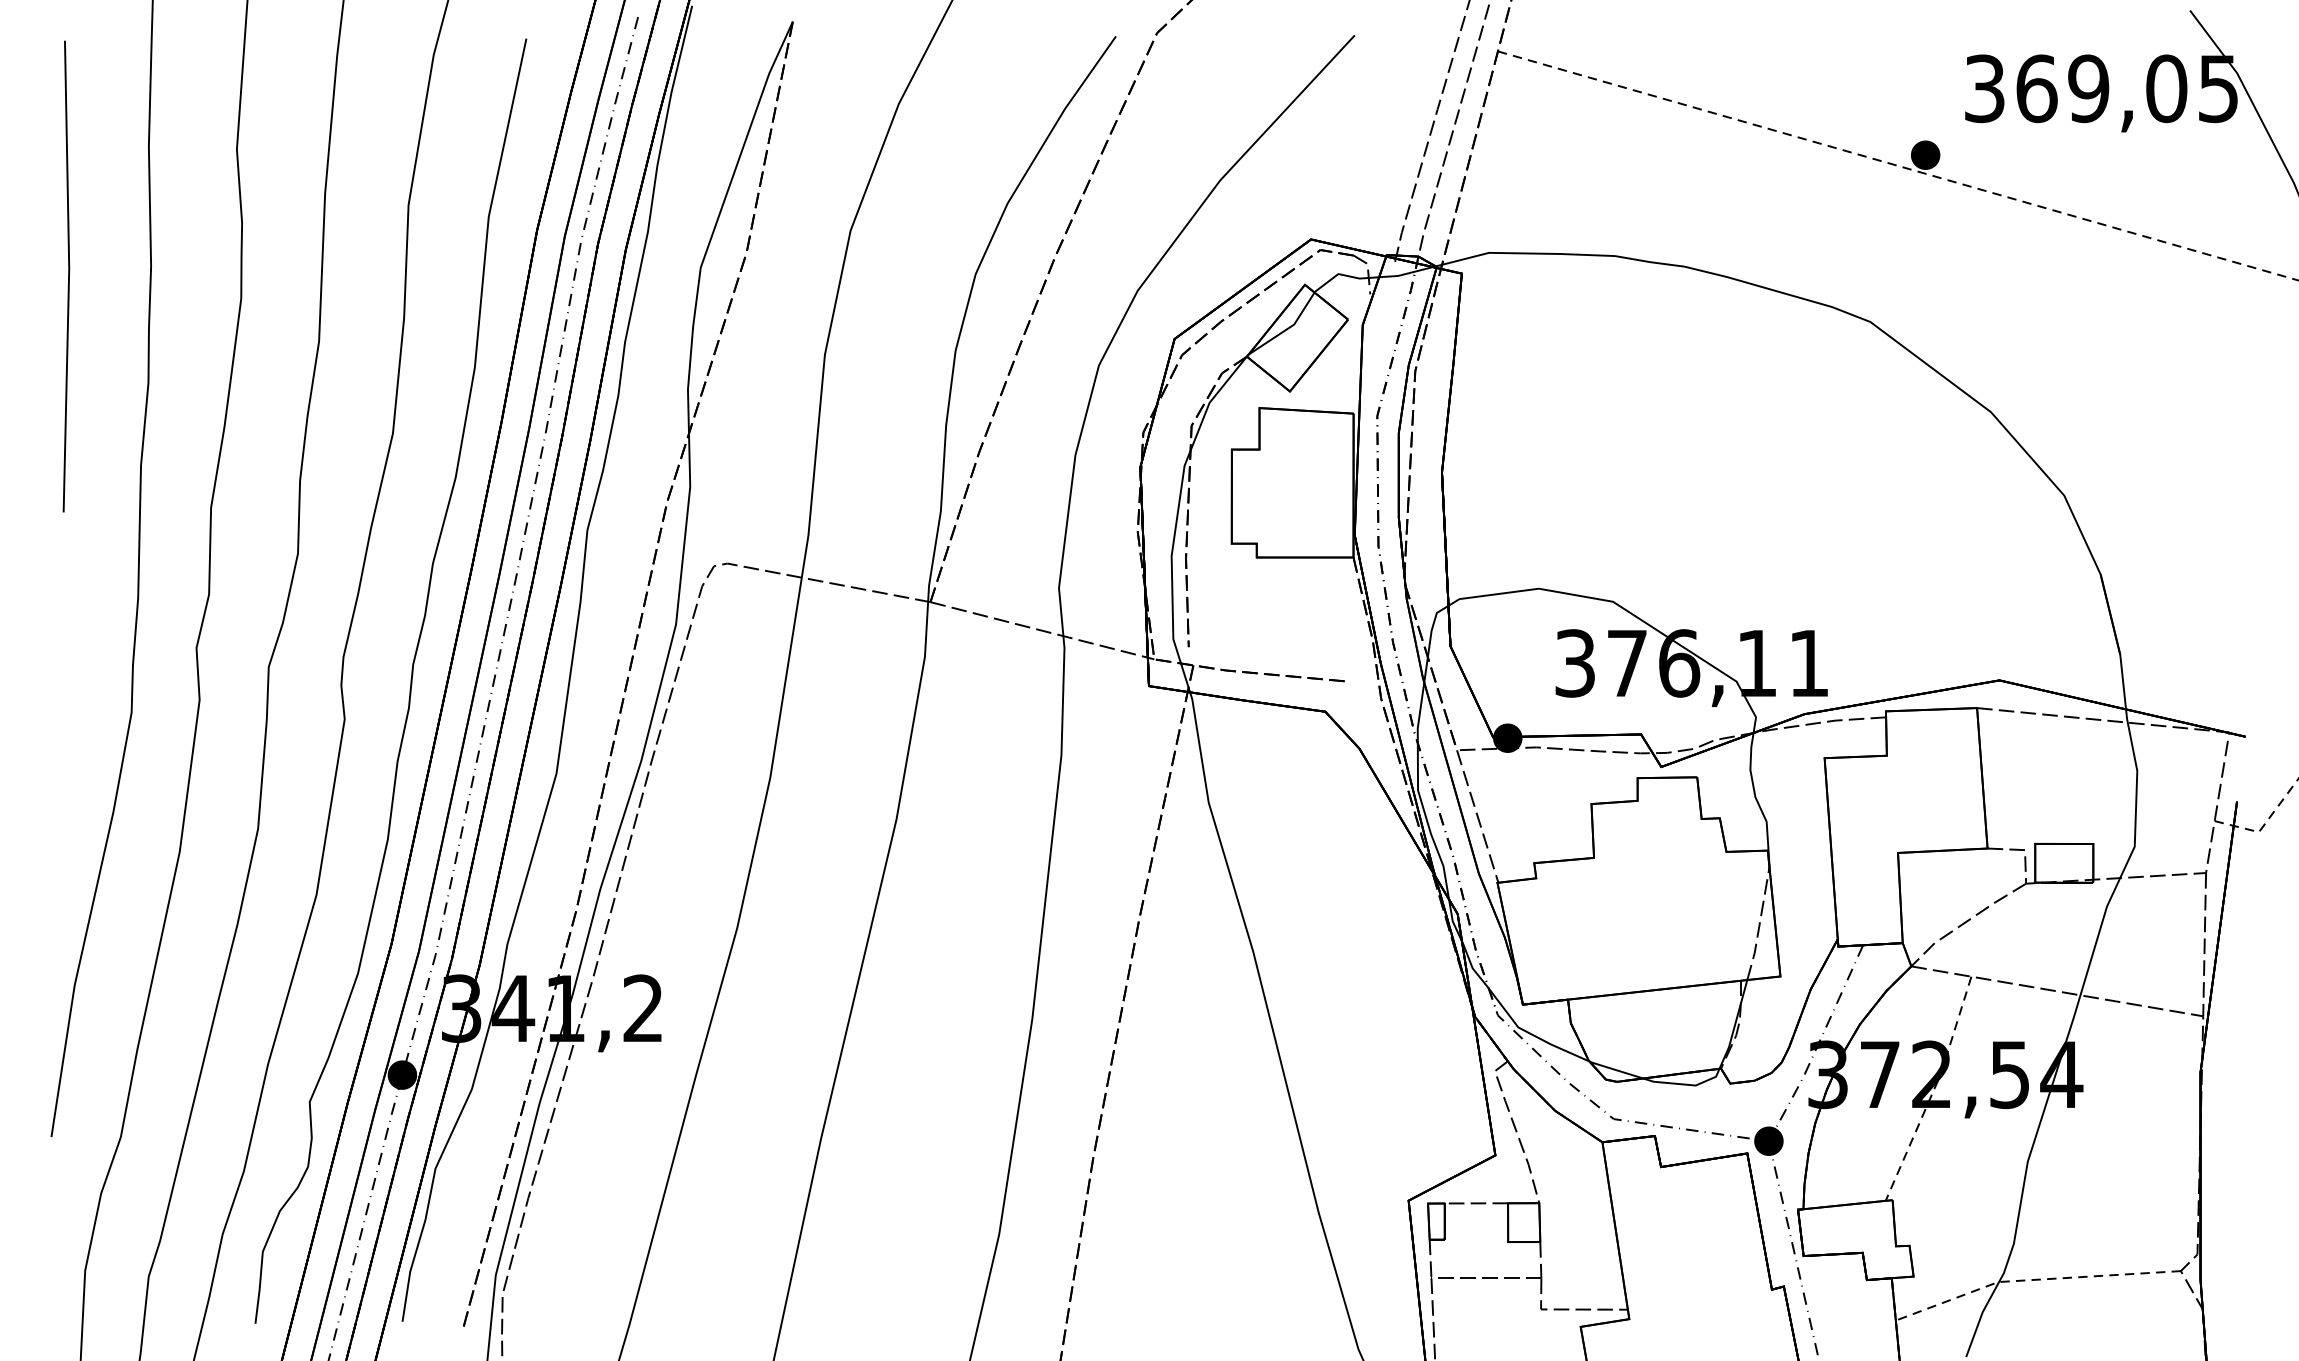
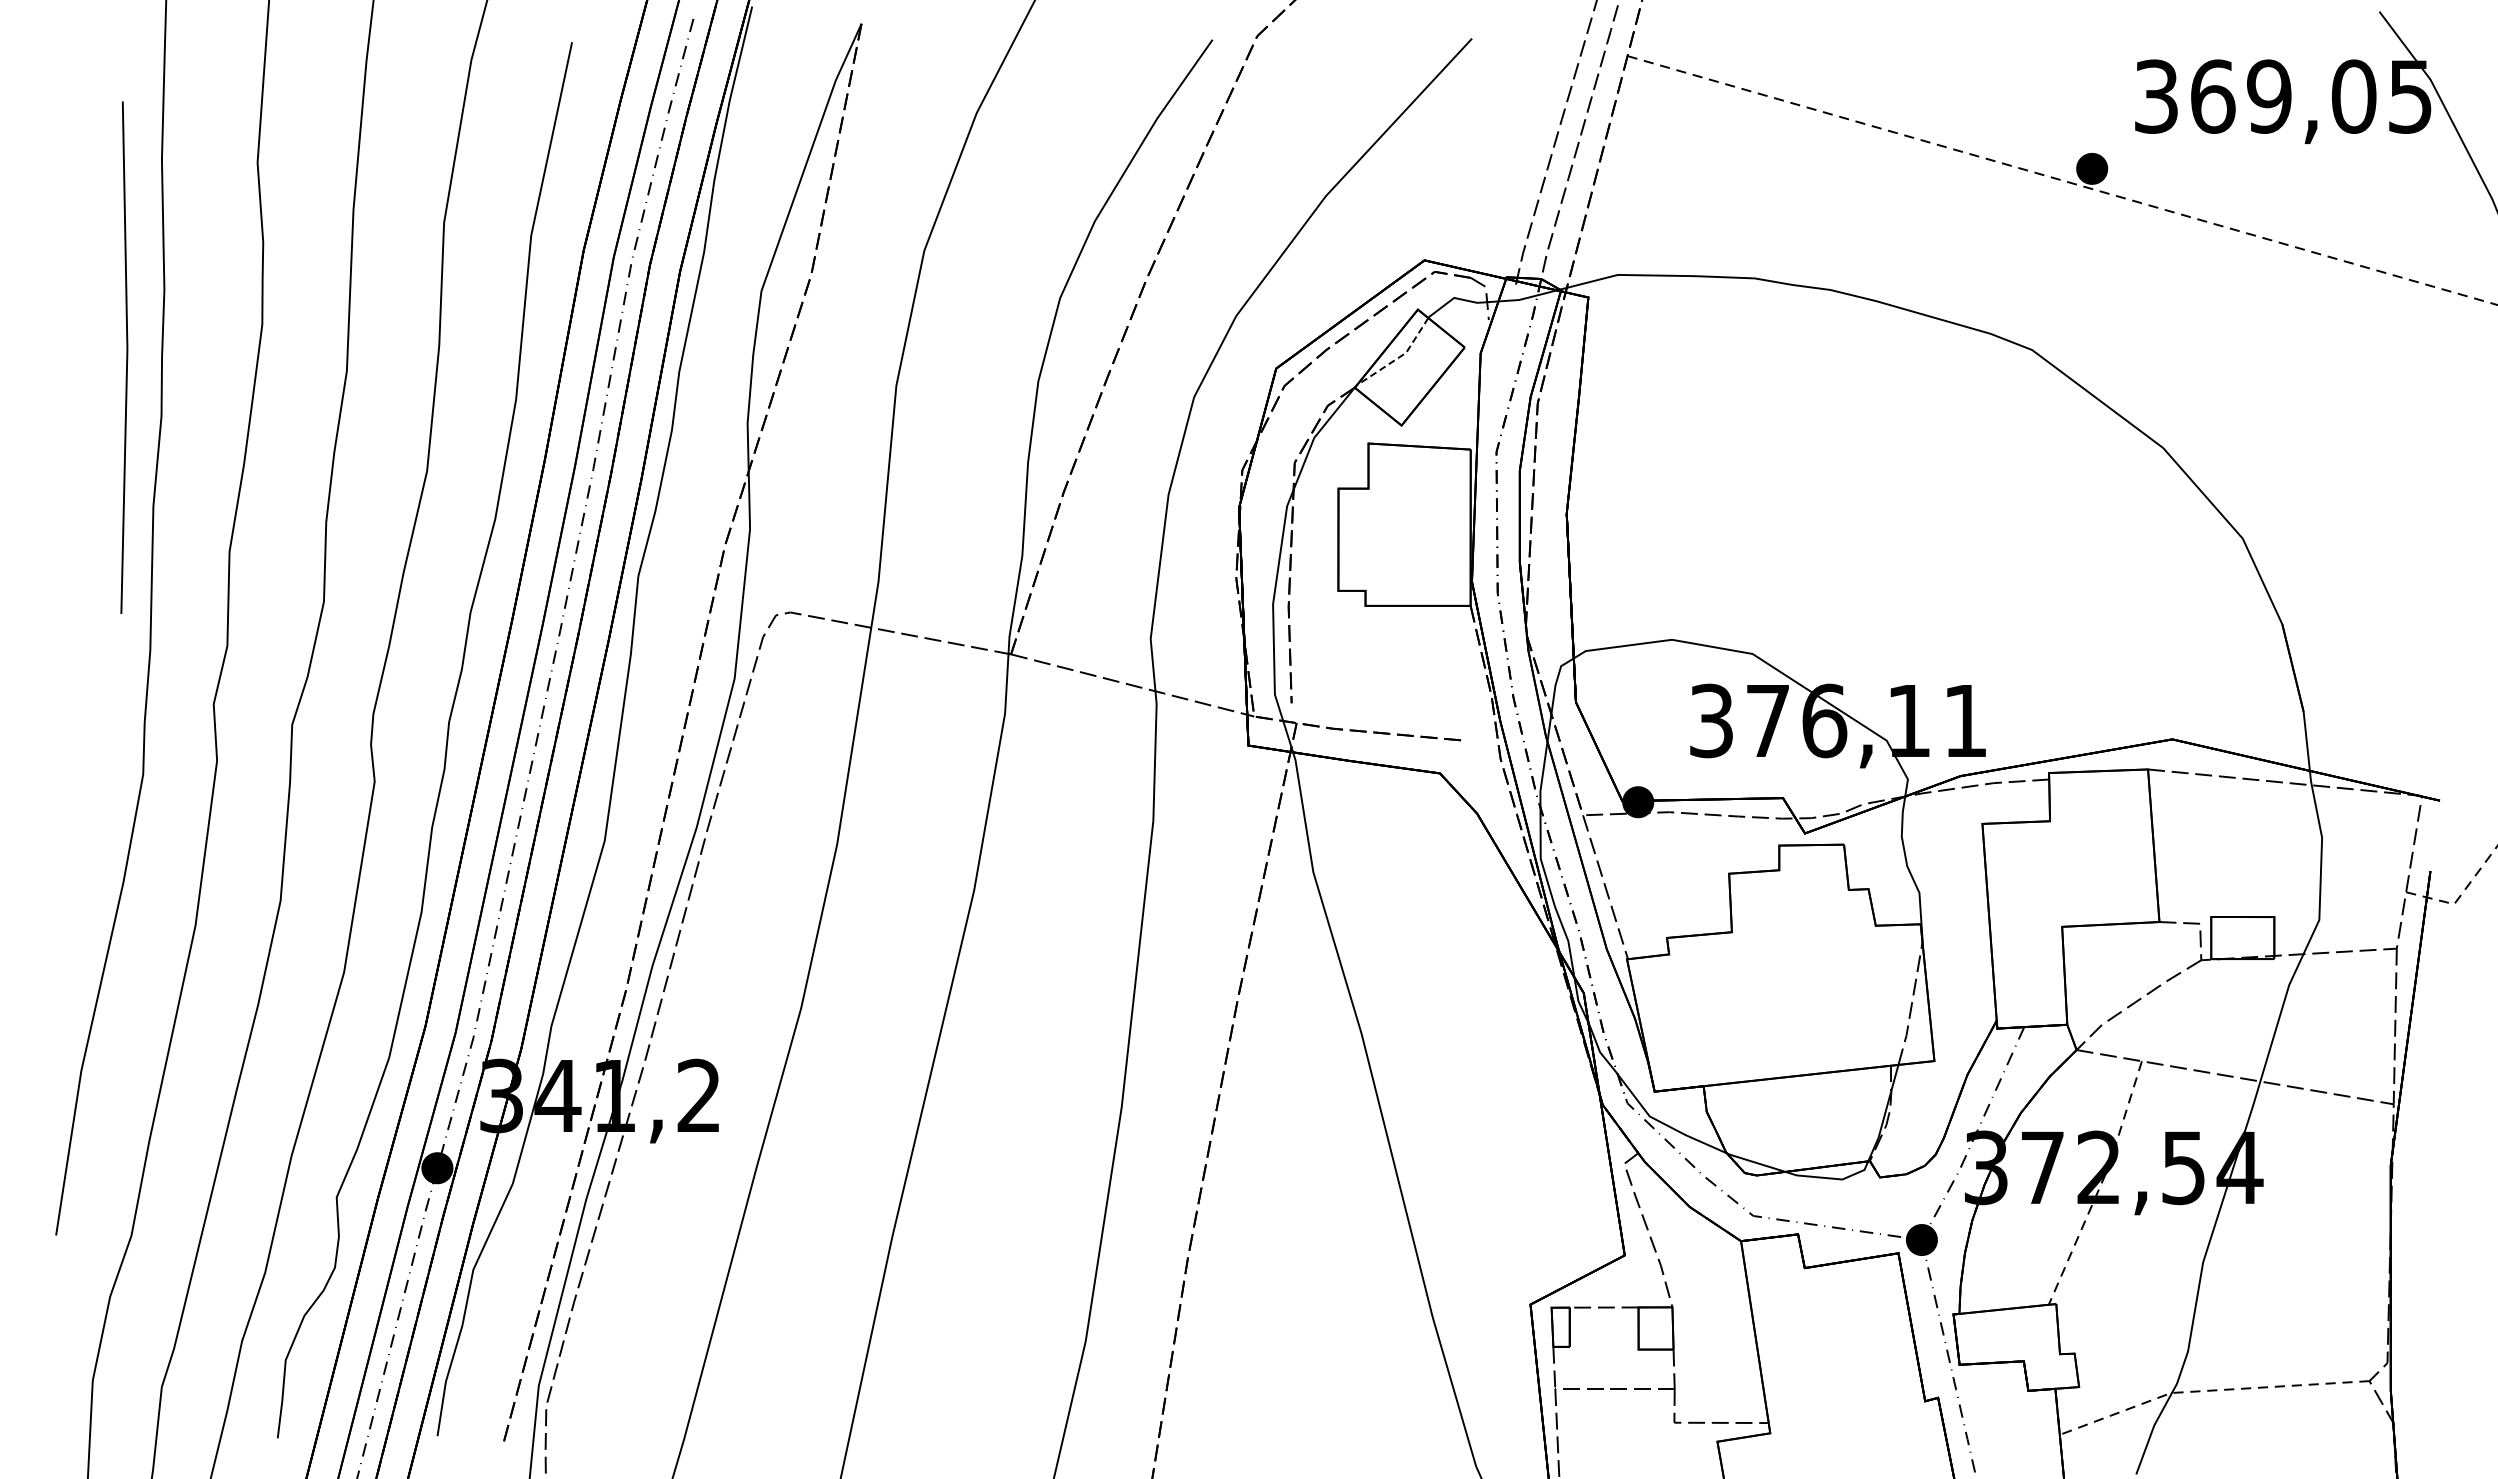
line: (68, 276) -> (126, 357), moved
line: (1287, 328) -> (1398, 357), solid -> dashed

